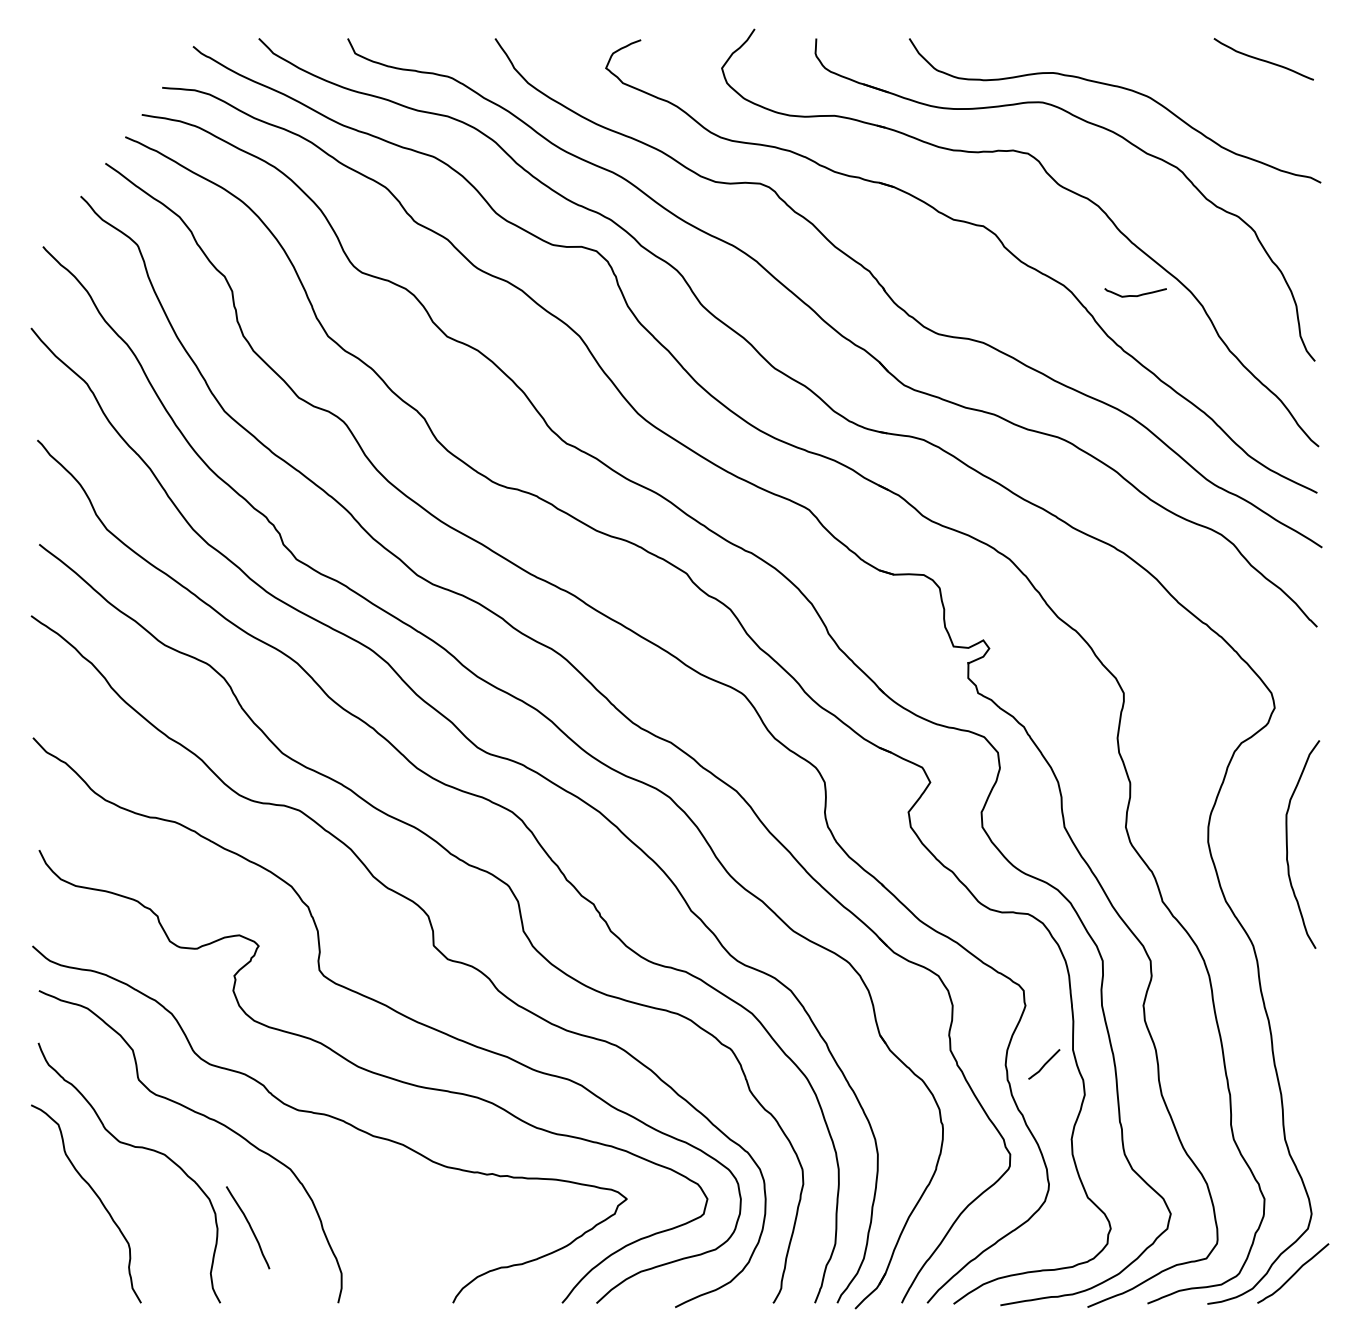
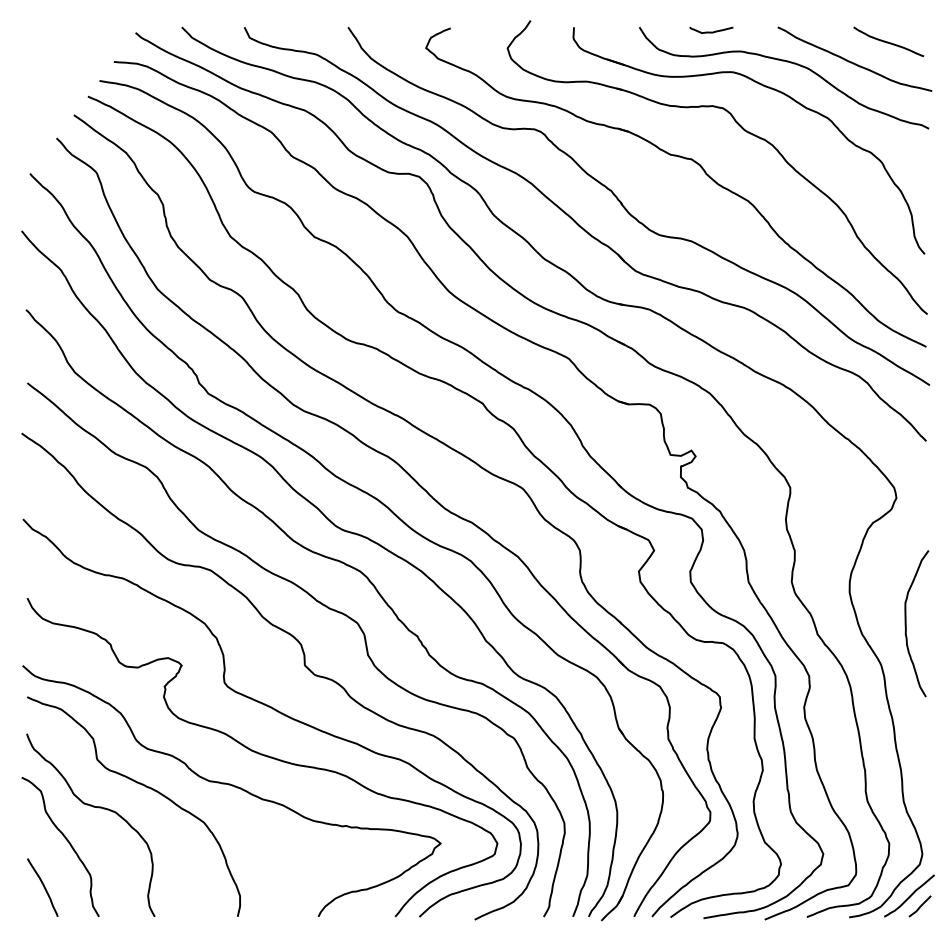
curve: (1213, 88) -> (853, 62), added
curve: (1135, 295) -> (711, 32), moved
curve: (1287, 844) -> (906, 623), moved
line: (1044, 1064) -> (920, 906), moved
curve: (249, 1227) -> (43, 887), moved

